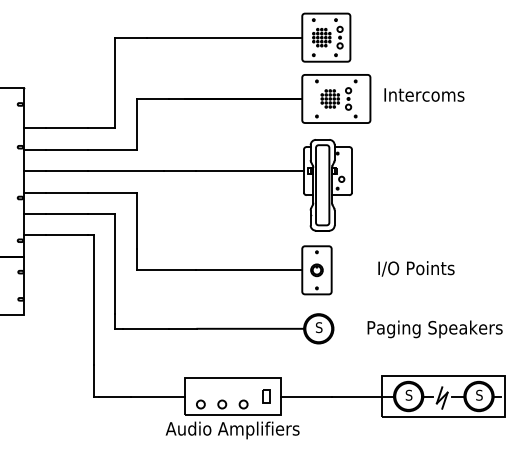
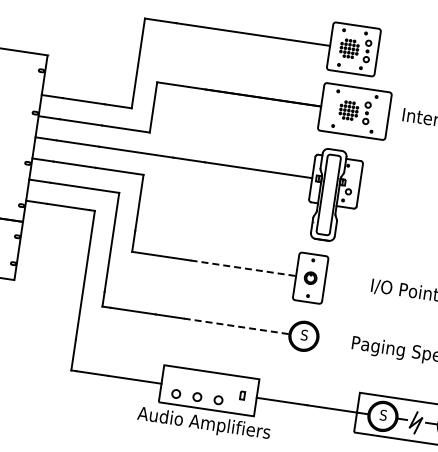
line: (249, 270) -> (243, 268), solid -> dashed
line: (251, 328) -> (237, 326), solid -> dashed
part: (266, 396) -> (242, 395), size x0.6

